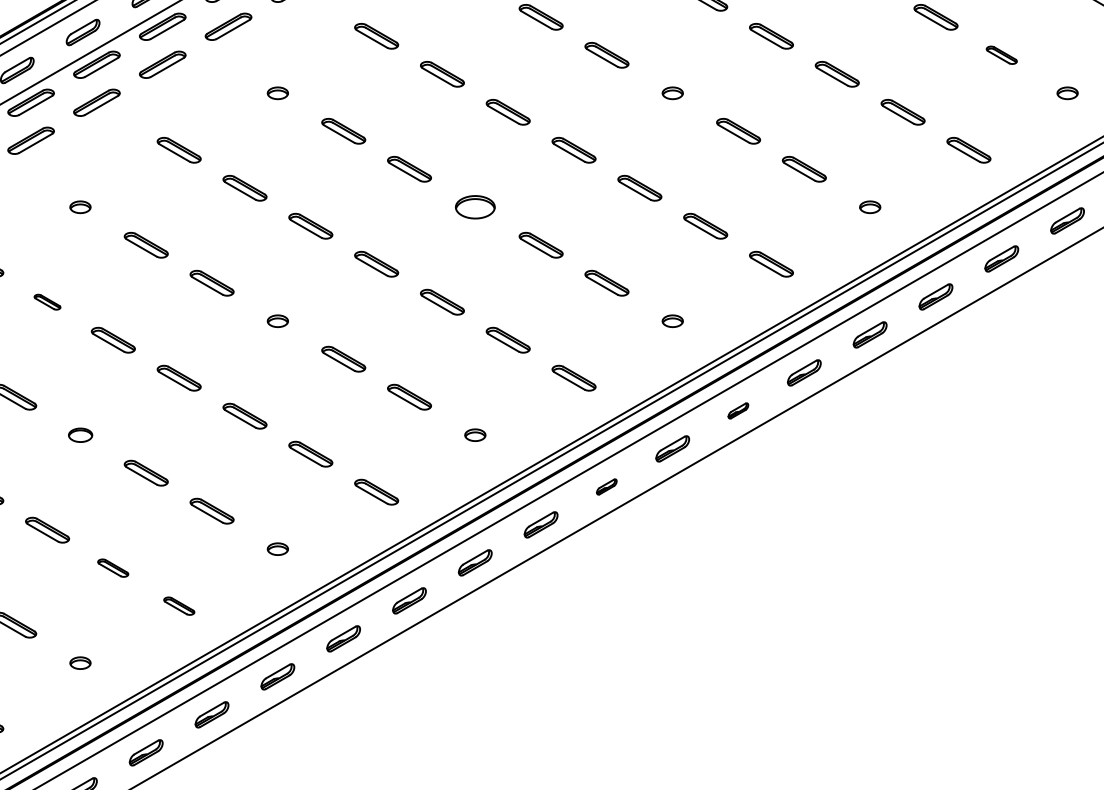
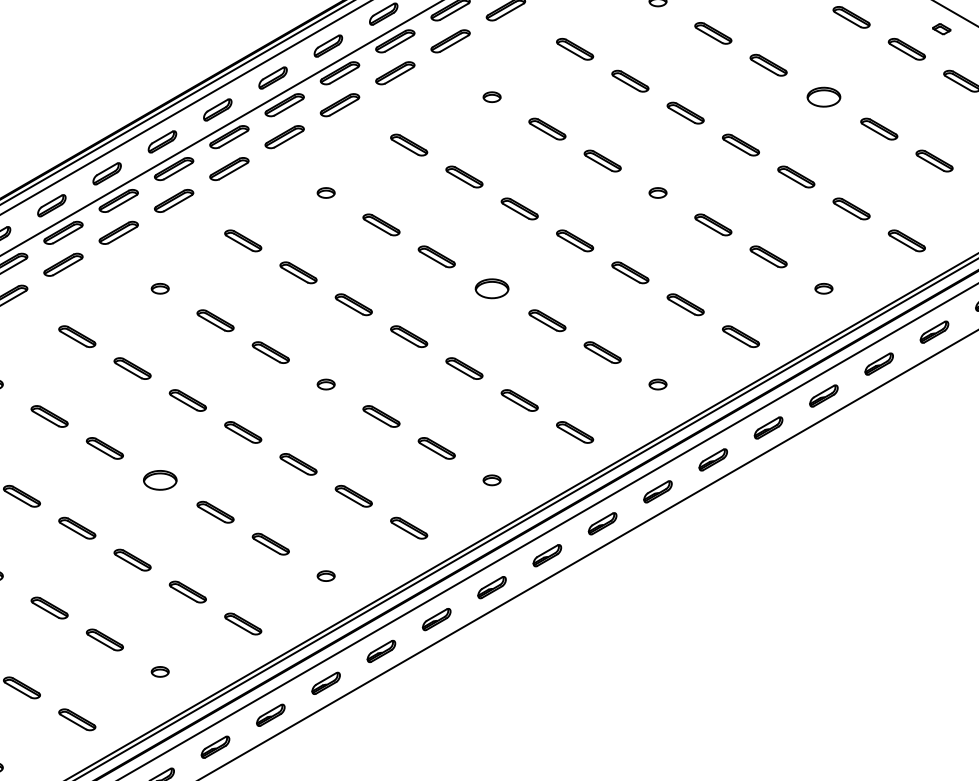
part: (1001, 54) -> (934, 160), size x1.43
part: (47, 302) -> (132, 368), size x1.67
part: (737, 410) -> (712, 459), size x1.67
part: (80, 435) -> (160, 480), size x1.67
part: (606, 486) -> (602, 523), size x1.67
part: (112, 567) -> (187, 591), size x1.43
part: (179, 605) -> (243, 623), size x1.43

